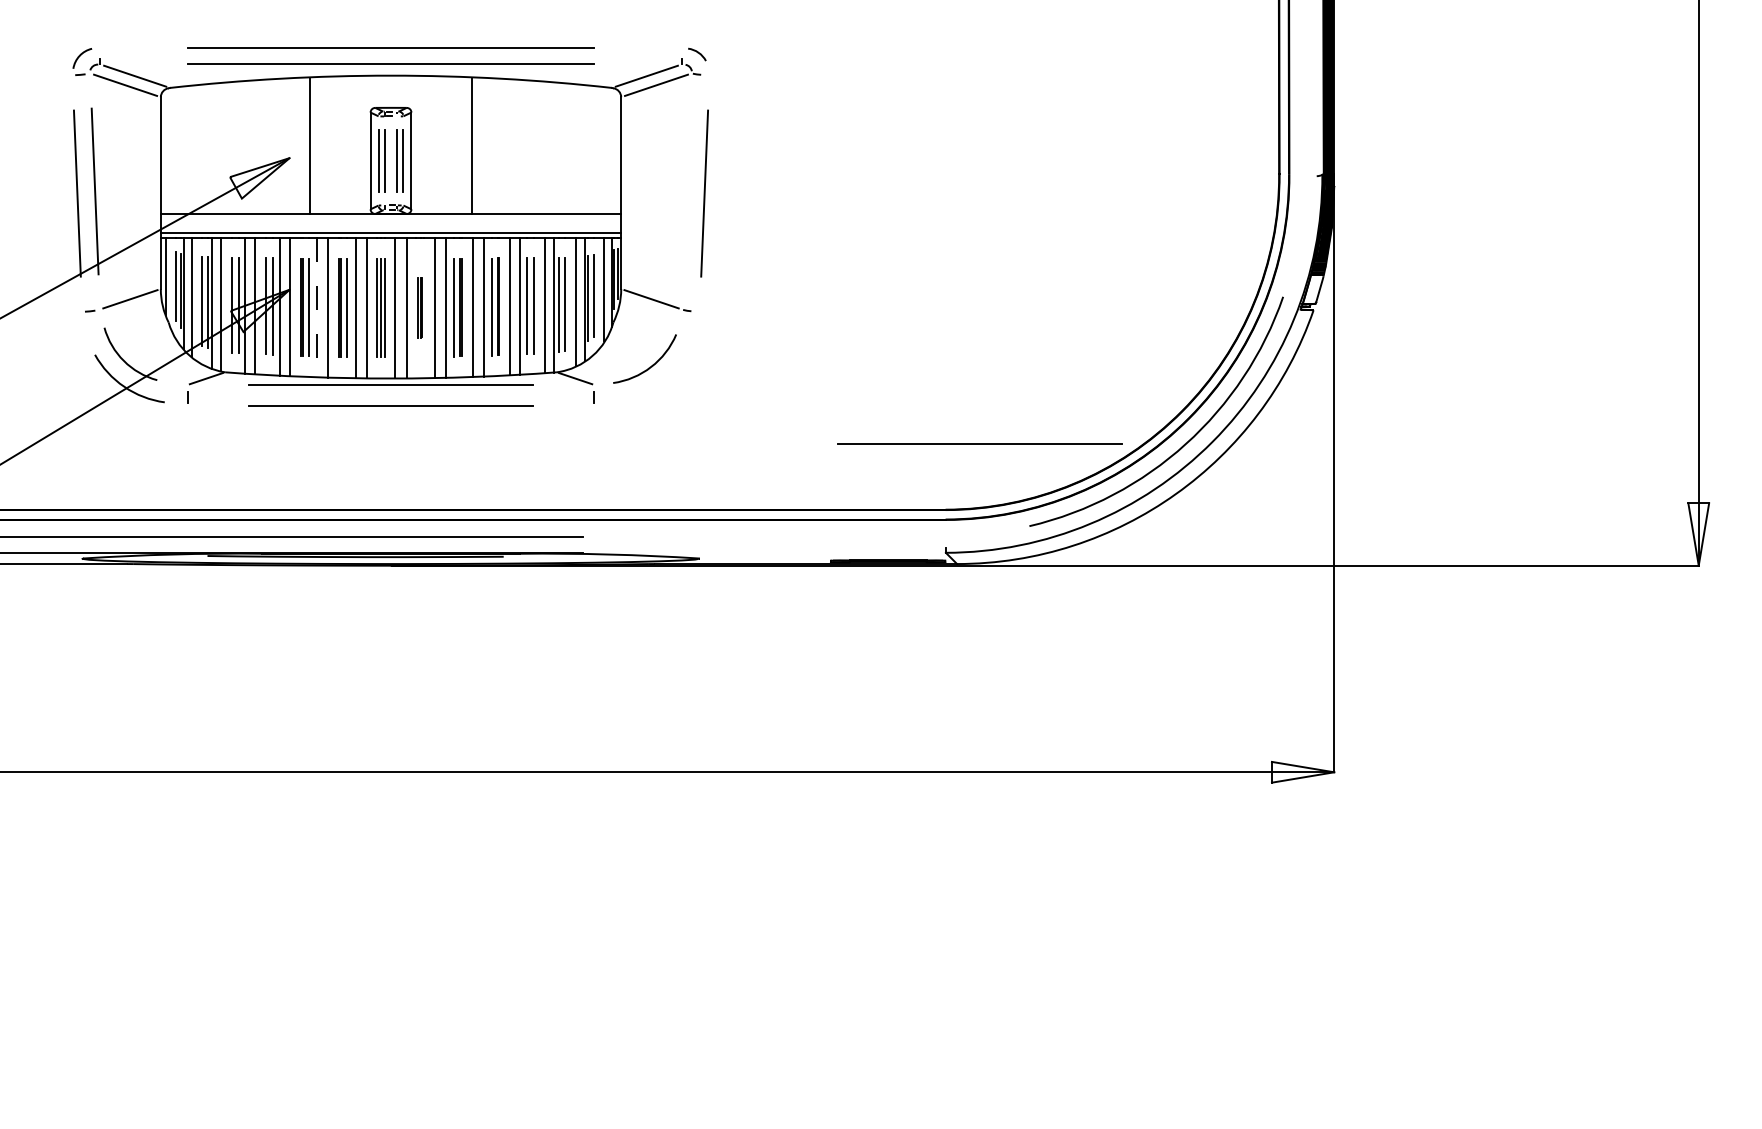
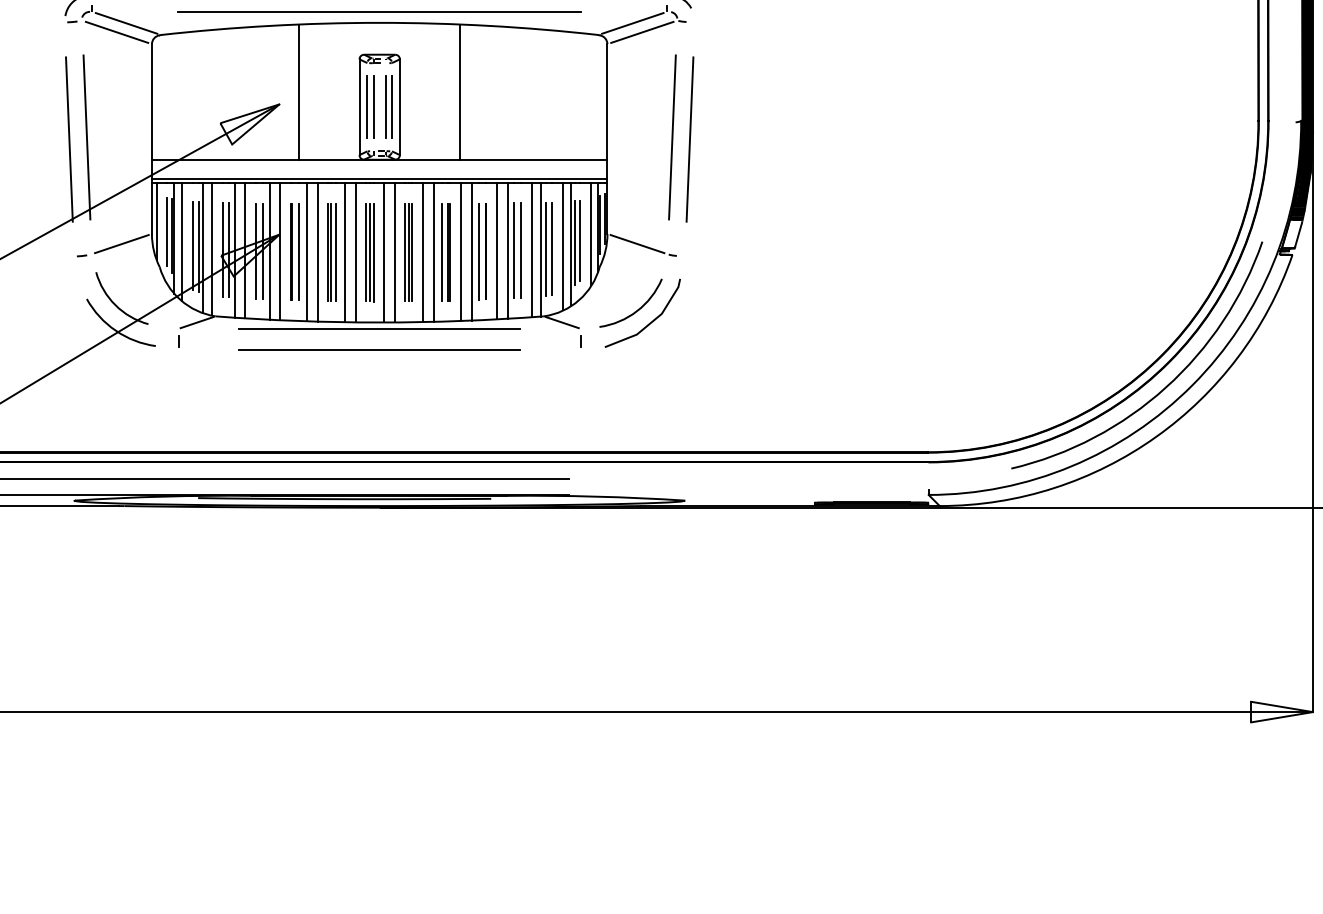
line: (686, 191) -> (672, 137), added
line: (317, 307) -> (306, 252), dashed -> solid
part: (419, 307) -> (407, 252), size x1.67
line: (662, 379) -> (648, 323), added
line: (979, 443) -> (961, 386), removed

